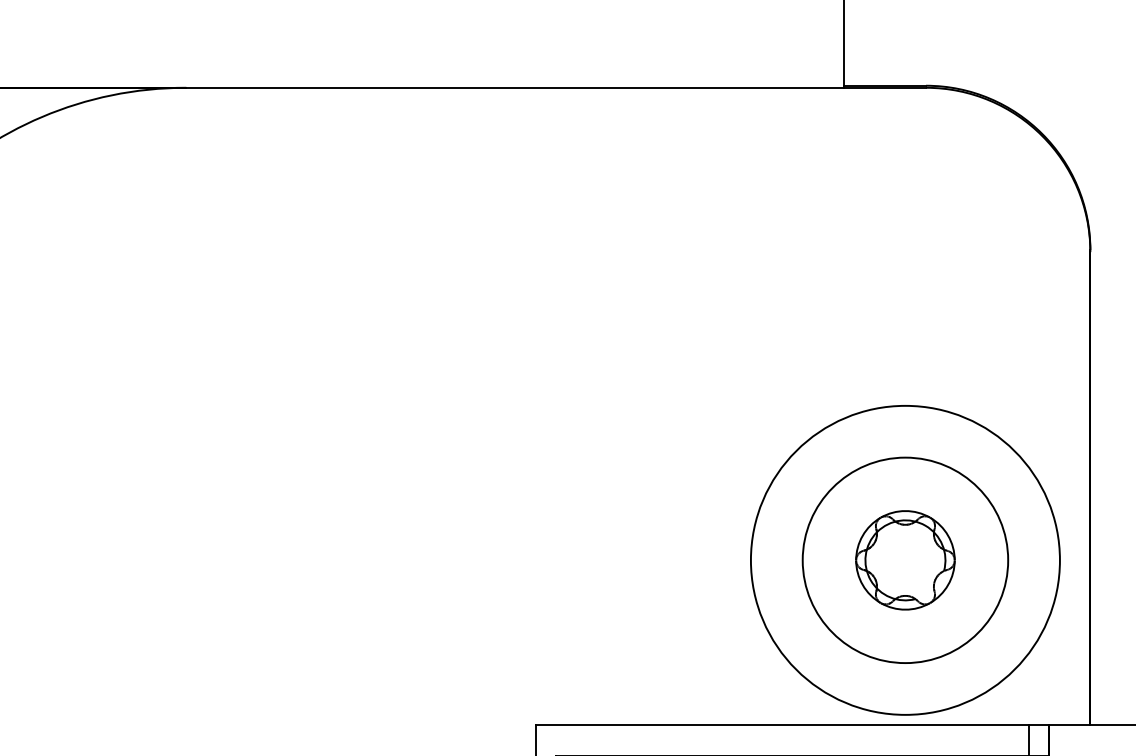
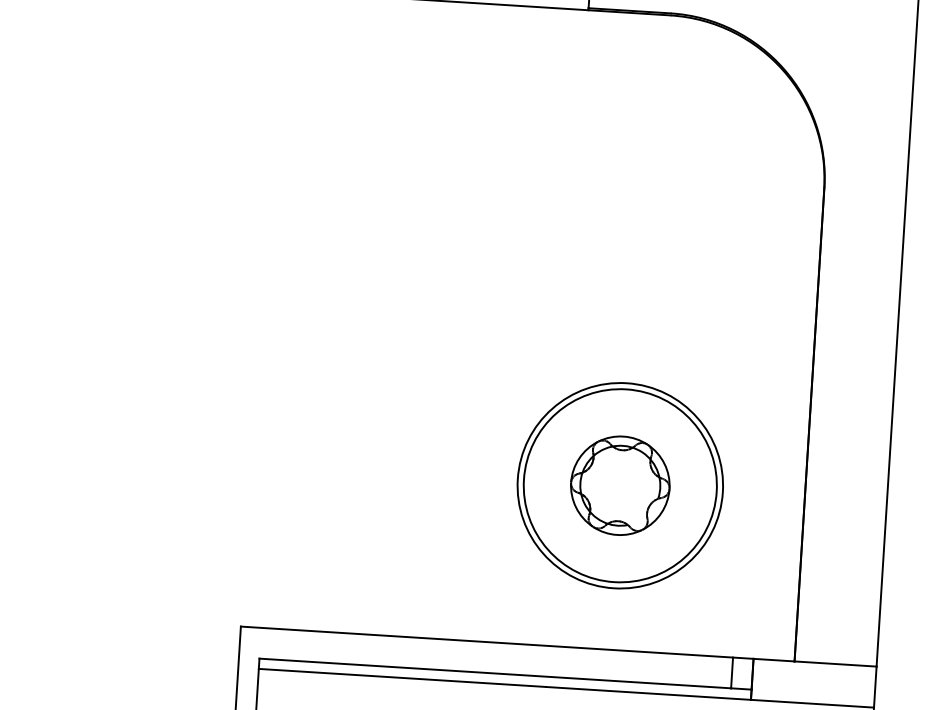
circle: (905, 559) -> (620, 484), size x0.62

